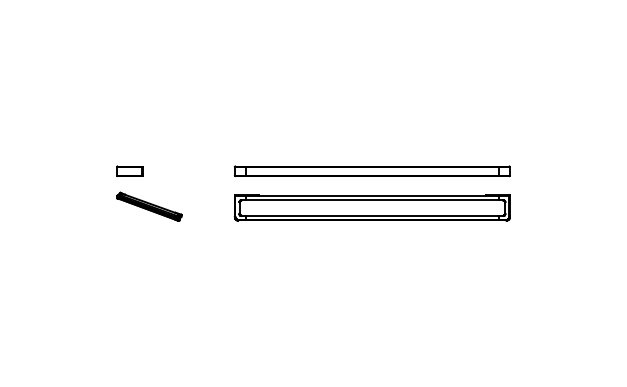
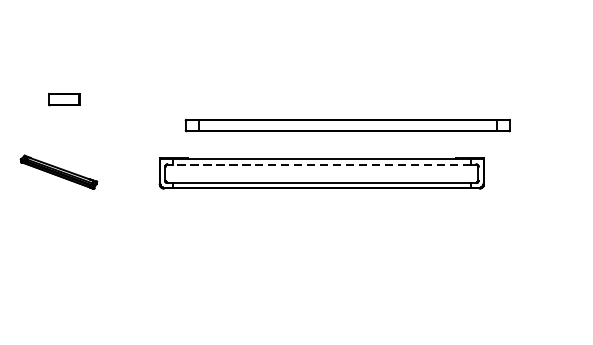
part: (129, 171) -> (63, 99), moved
part: (371, 171) -> (346, 125), moved
line: (370, 200) -> (319, 164), solid -> dashed

